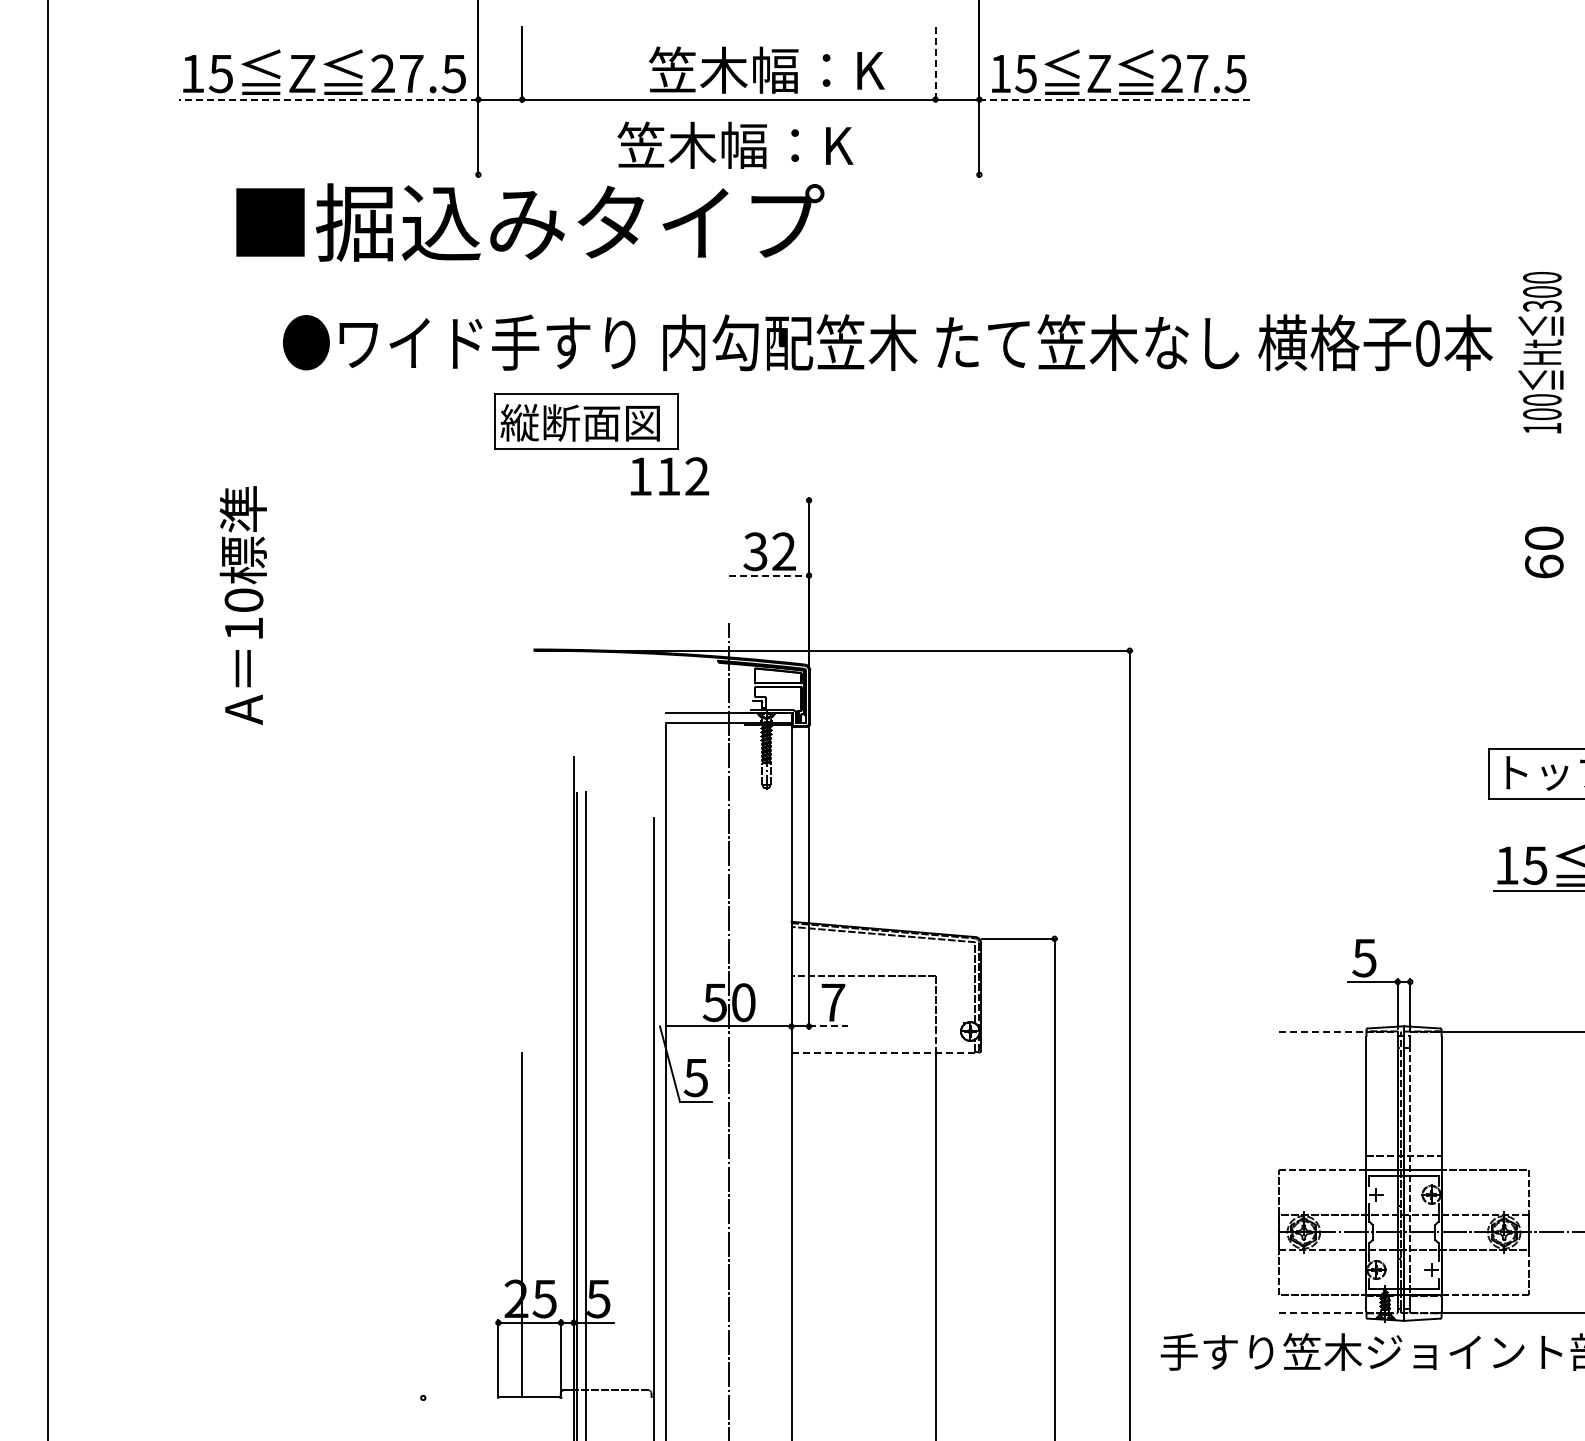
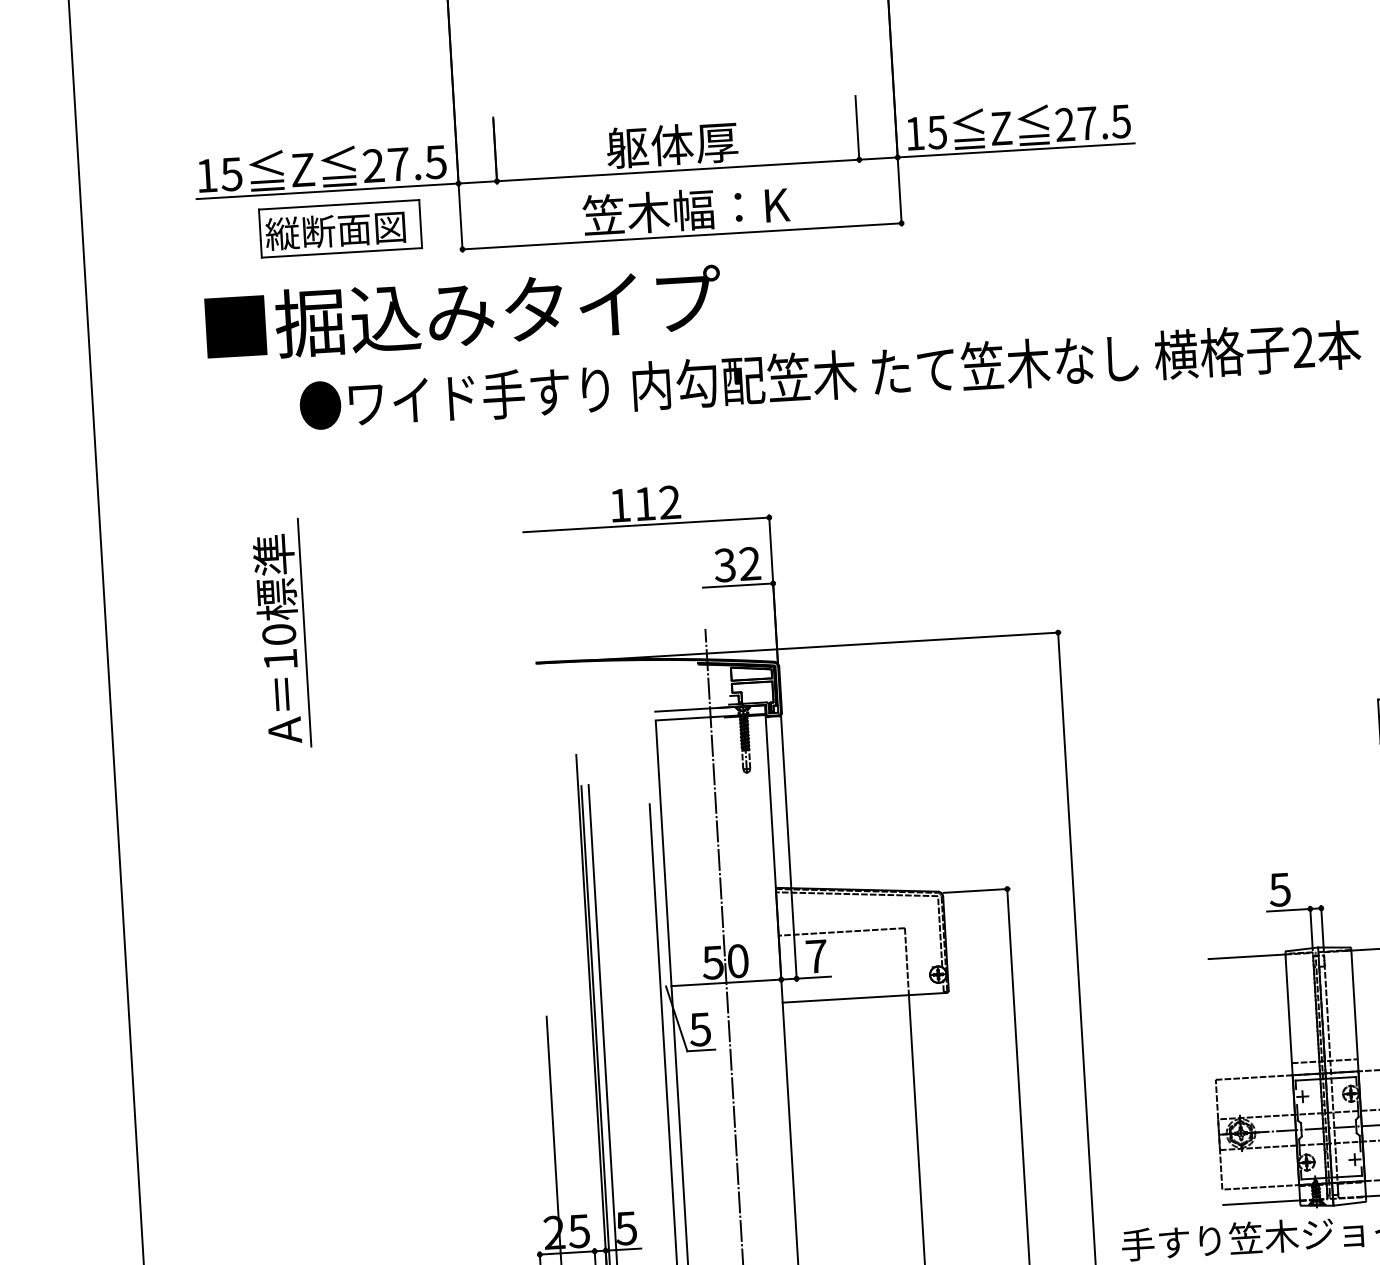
line: (935, 64) -> (857, 128), dashed -> solid
text: (766, 69) -> (709, 142), 笠木幅：K -> 躯体厚
line: (328, 99) -> (327, 191), dashed -> solid
line: (1115, 99) -> (1016, 150), dashed -> solid
line: (728, 174) -> (681, 236), added
text: (530, 222) -> (463, 313), moved
text: (1427, 343) -> (1303, 347), 0 -> 2
part: (586, 421) -> (340, 229), moved
line: (668, 500) -> (646, 525), added
line: (769, 575) -> (738, 585), dashed -> solid
line: (273, 599) -> (305, 632), added
line: (828, 1026) -> (813, 977), dashed -> solid
line: (1322, 1032) -> (1246, 957), dashed -> solid
line: (885, 1052) -> (865, 997), dashed -> solid
line: (1322, 1312) -> (1261, 1202), dashed -> solid

